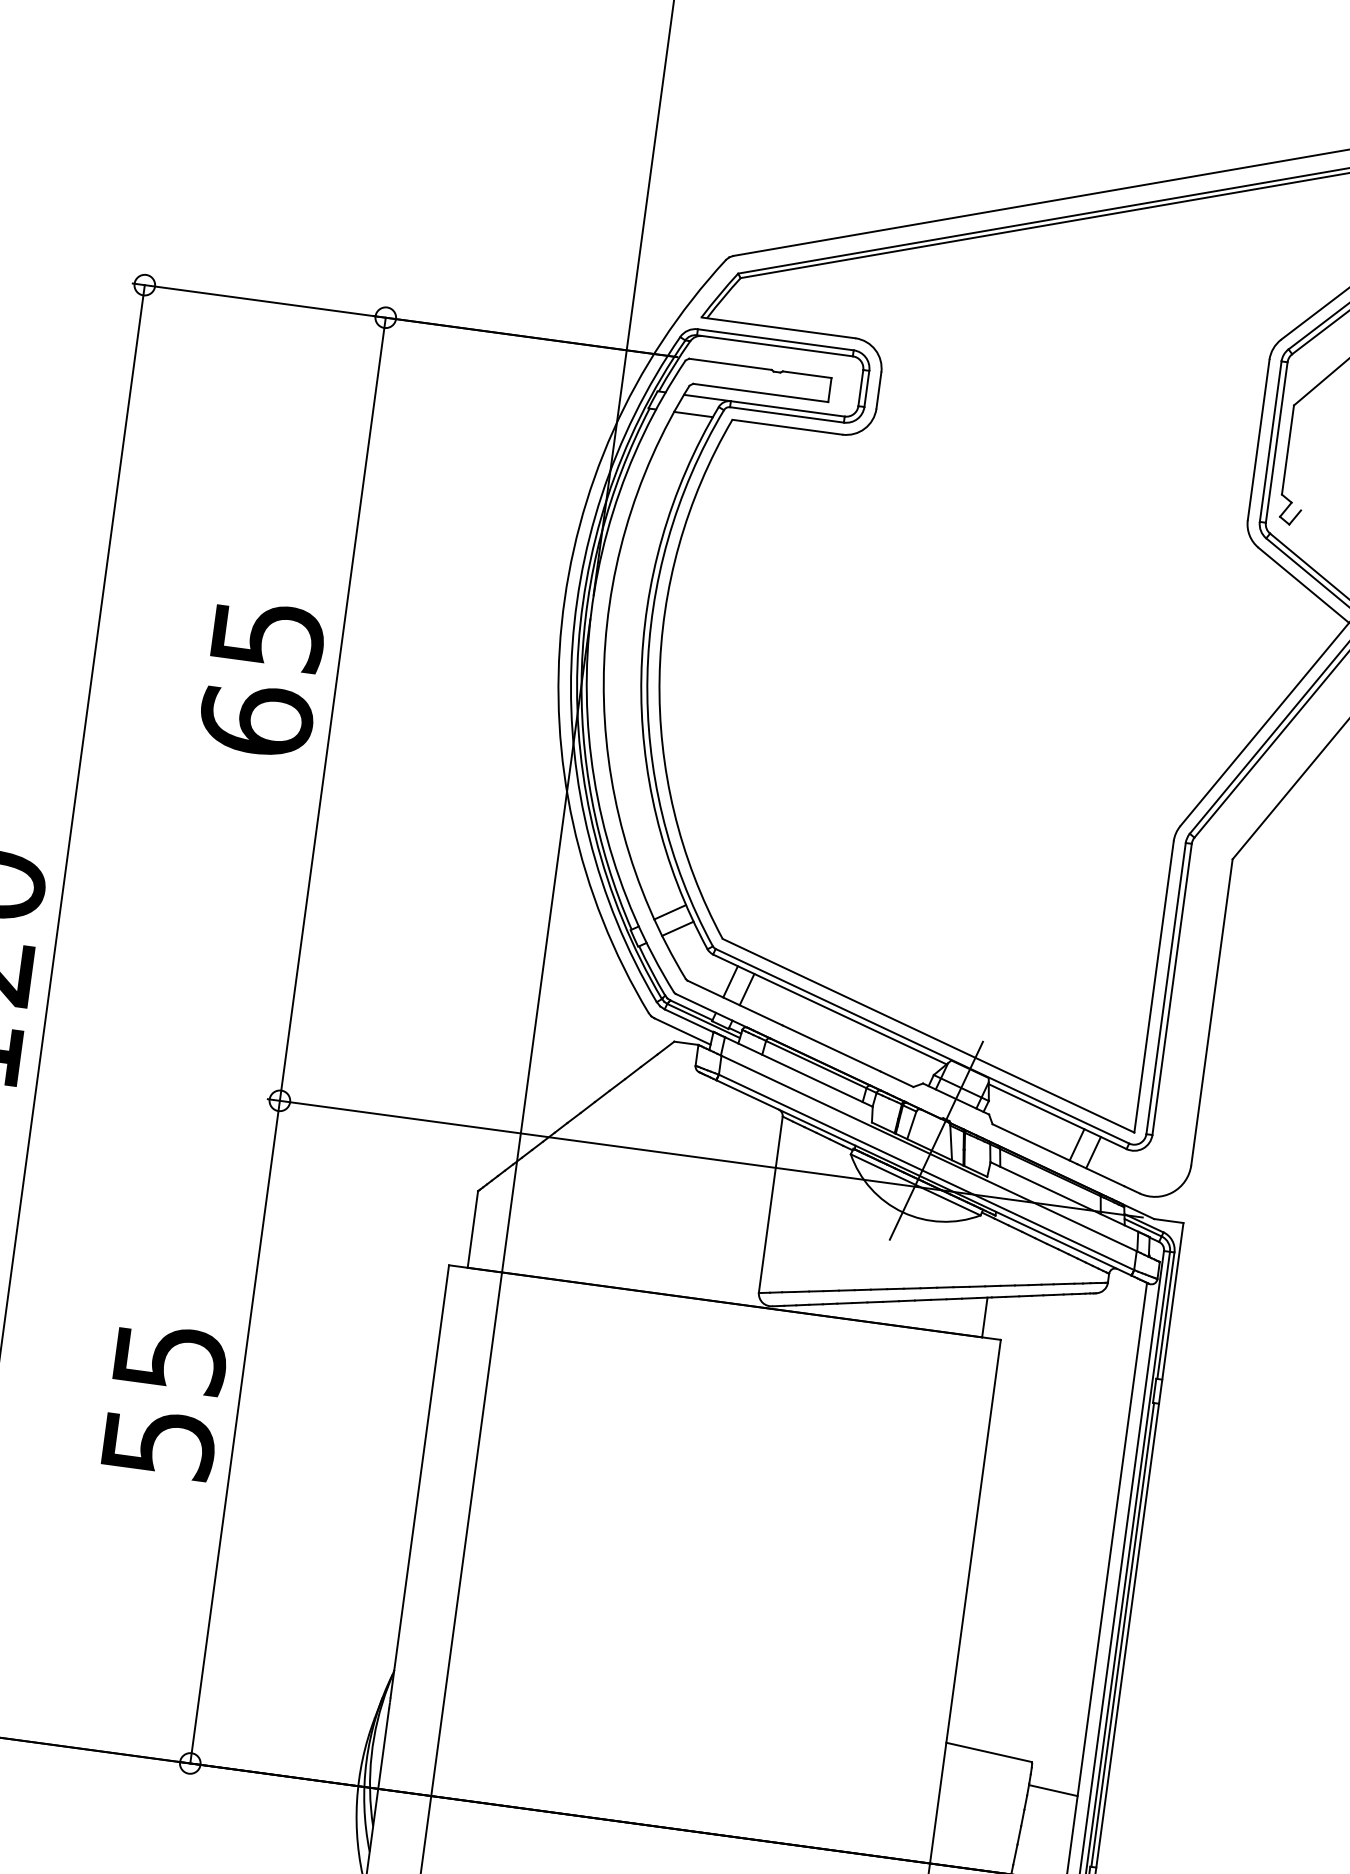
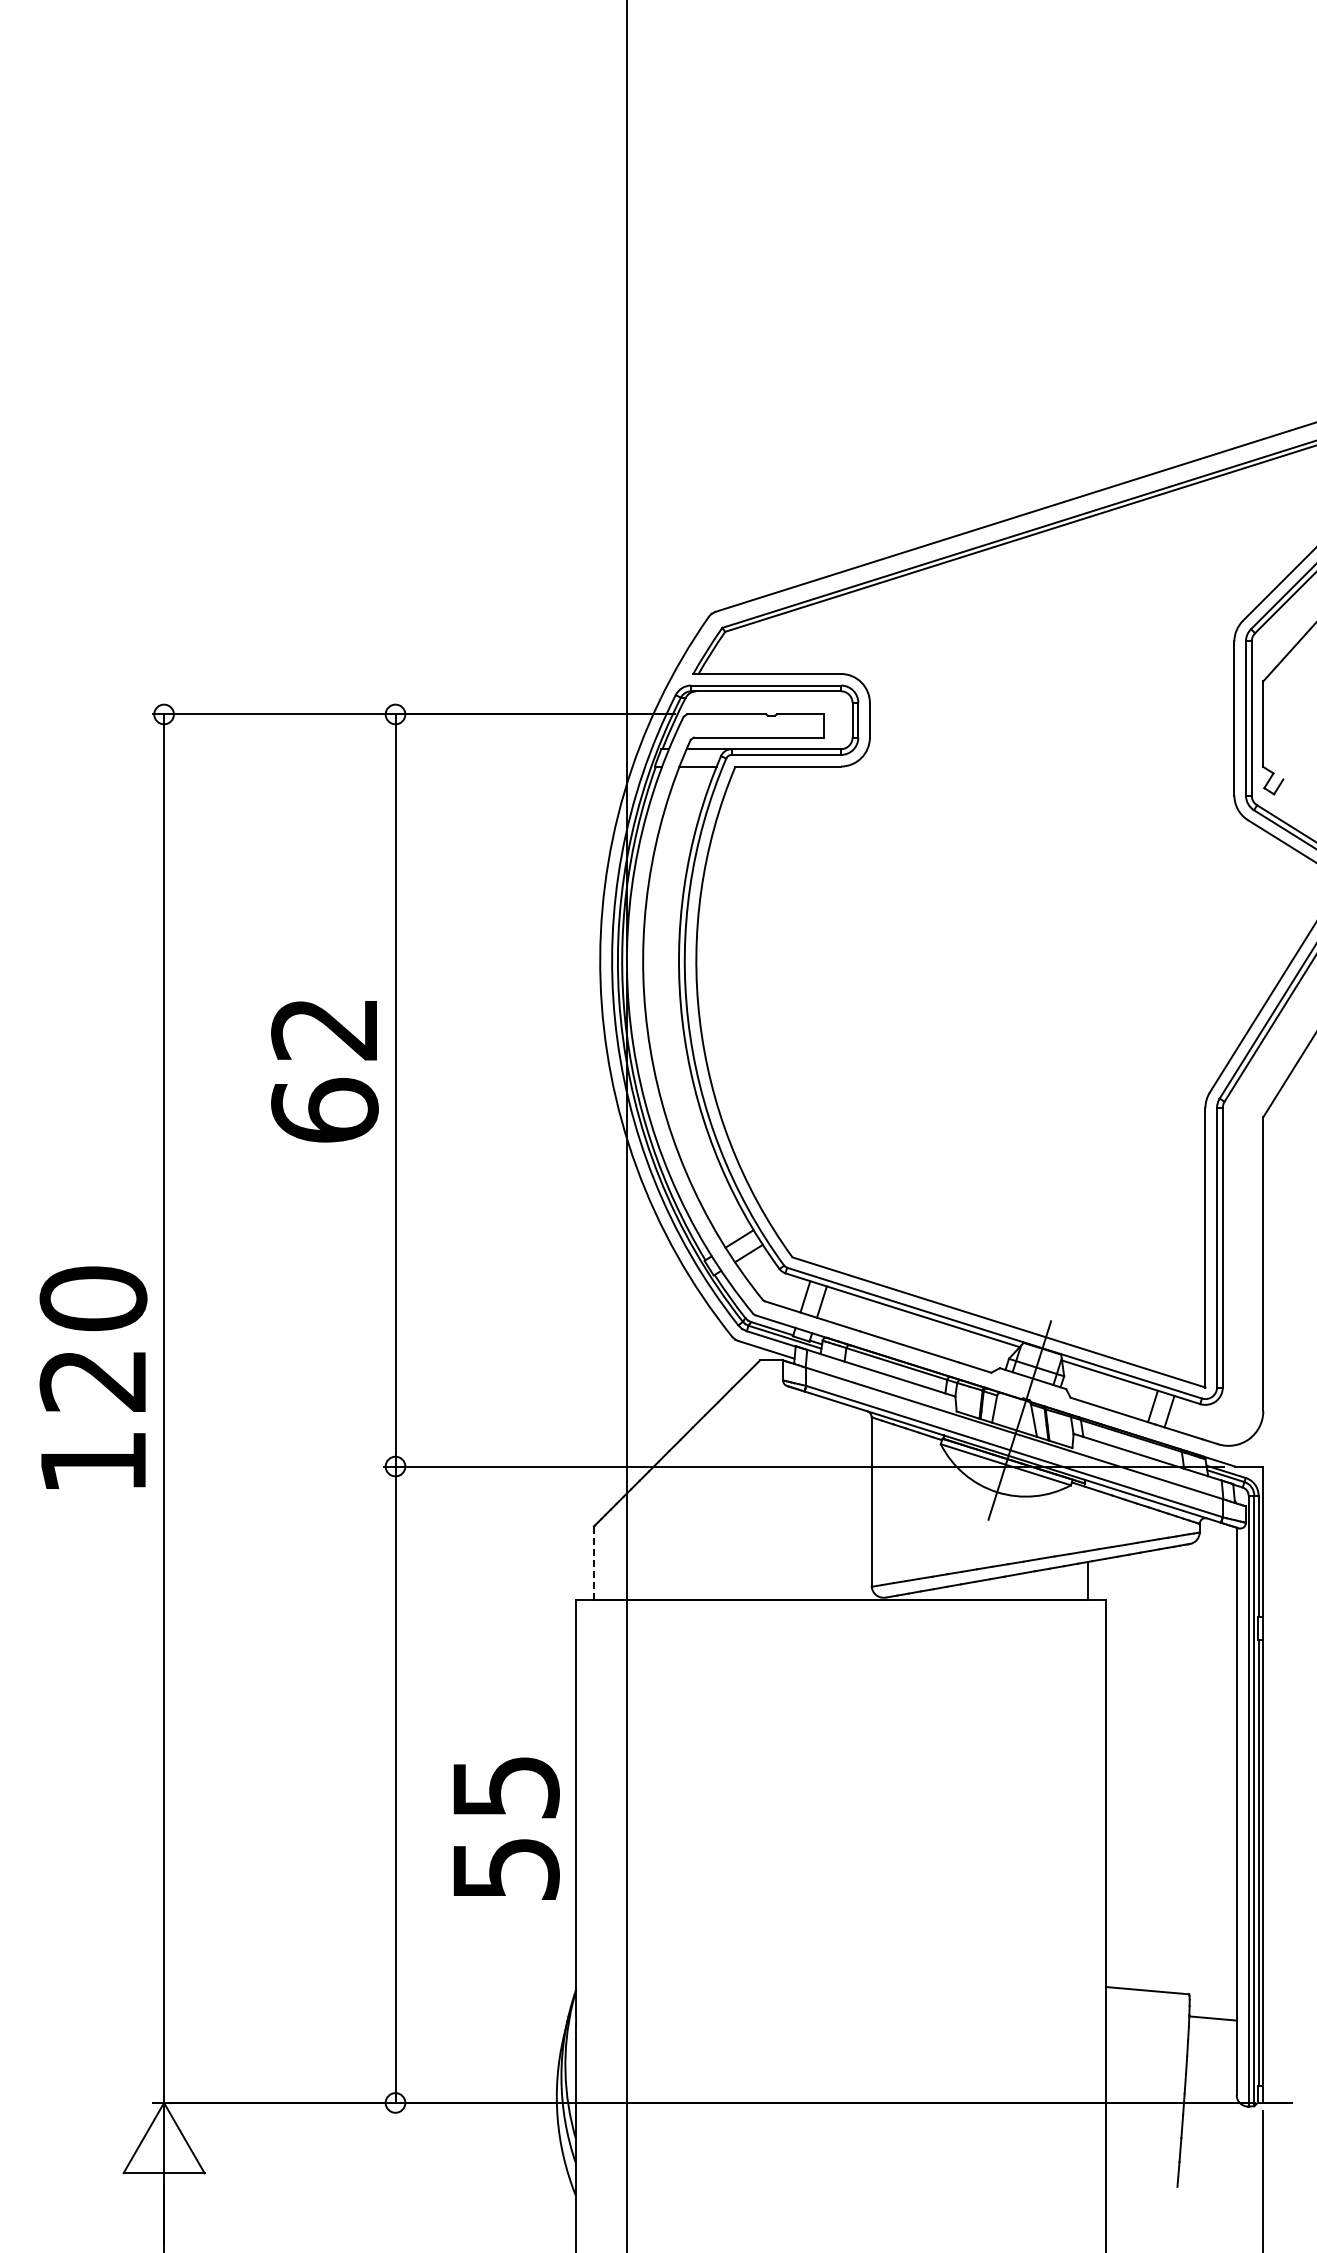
text: (267, 635) -> (324, 1029), 65 -> 62
line: (472, 1229) -> (593, 1563), solid -> dashed
text: (165, 1401) -> (506, 1828), moved

